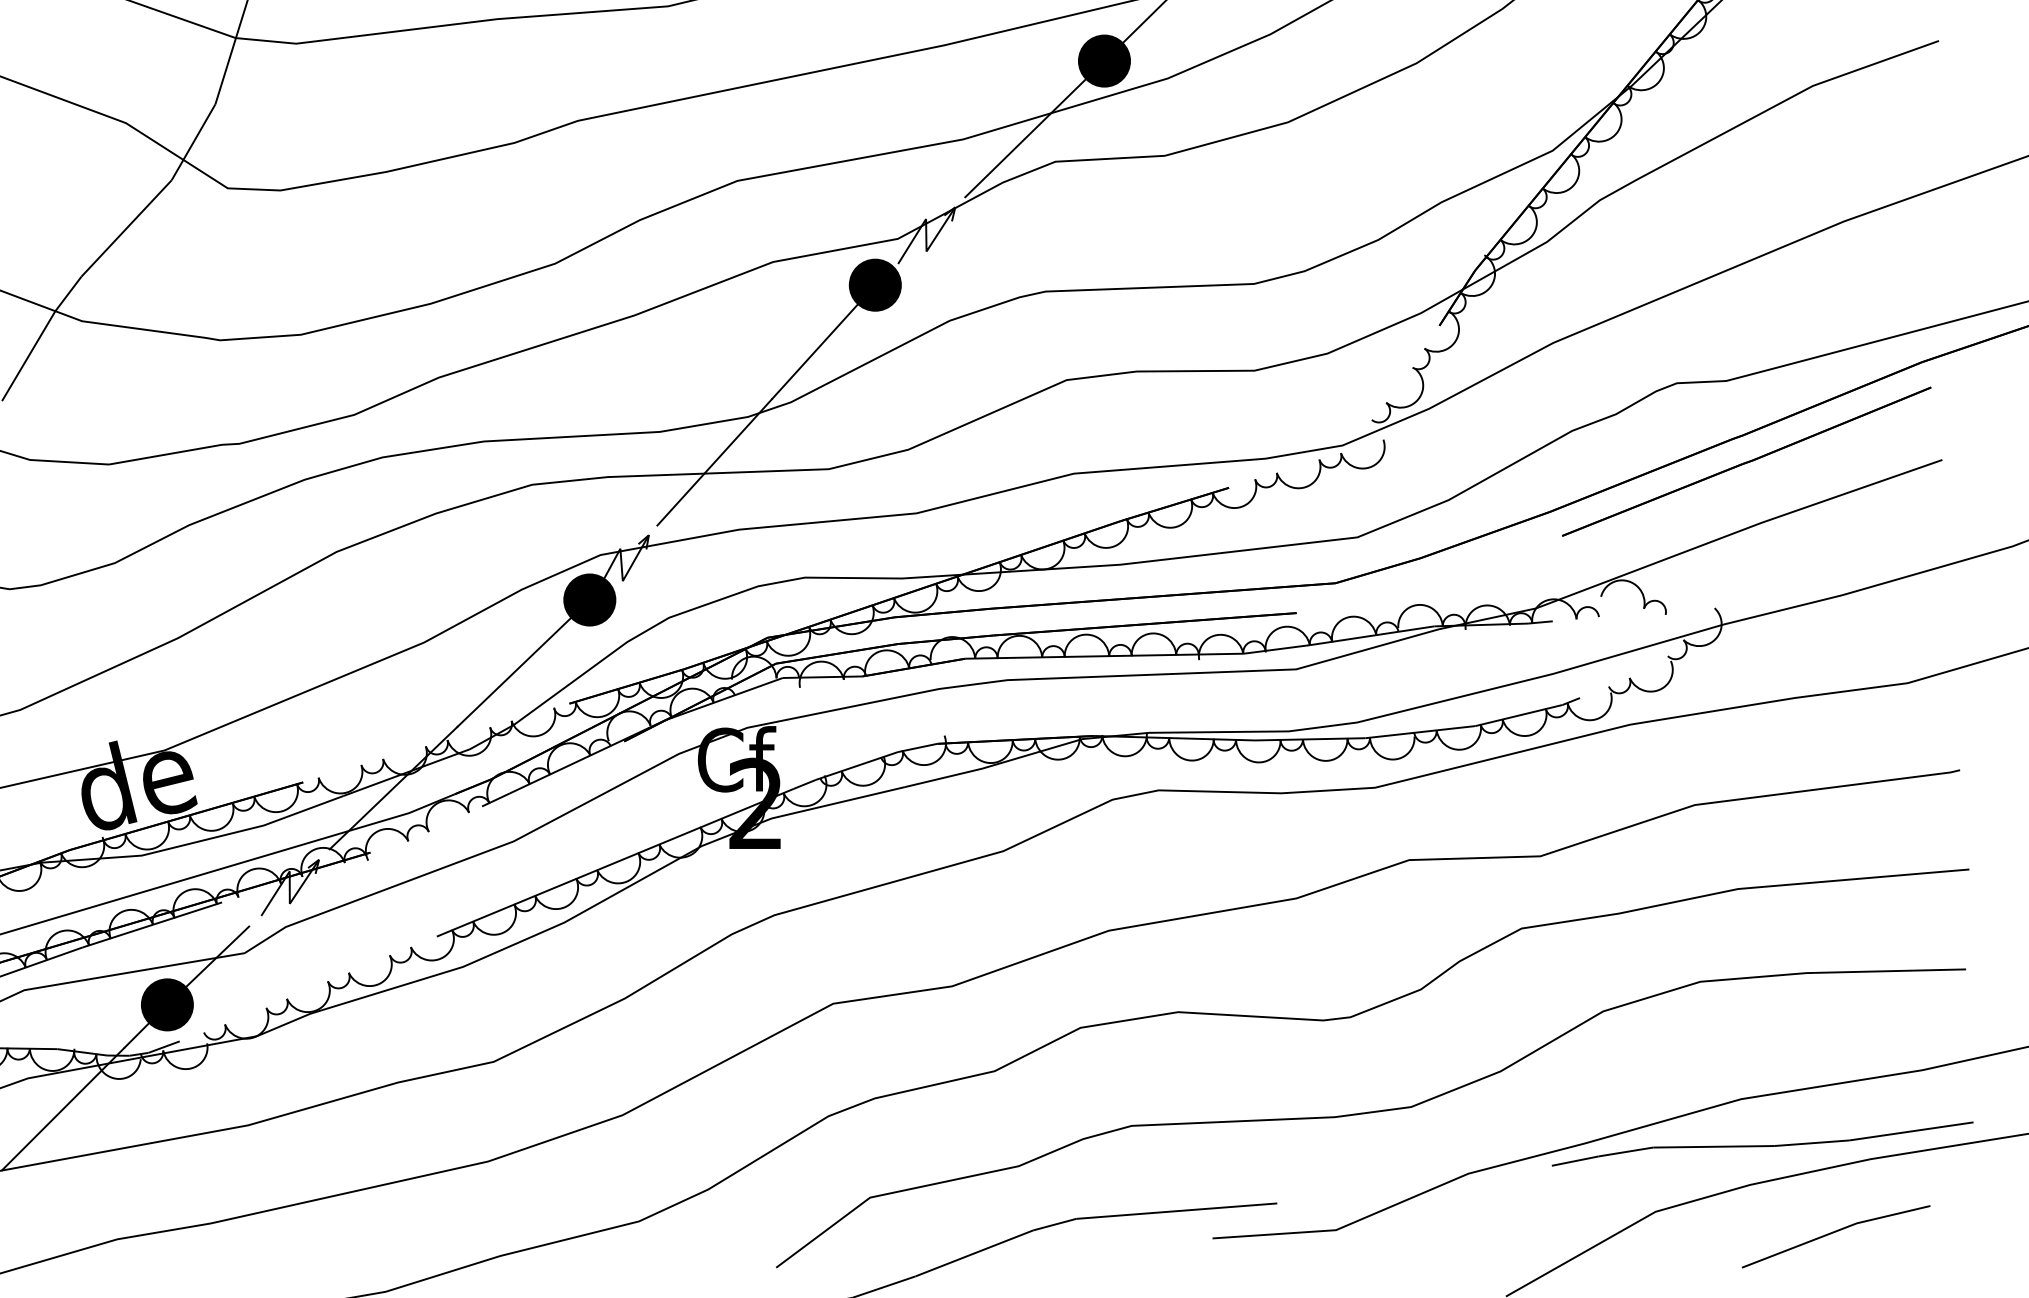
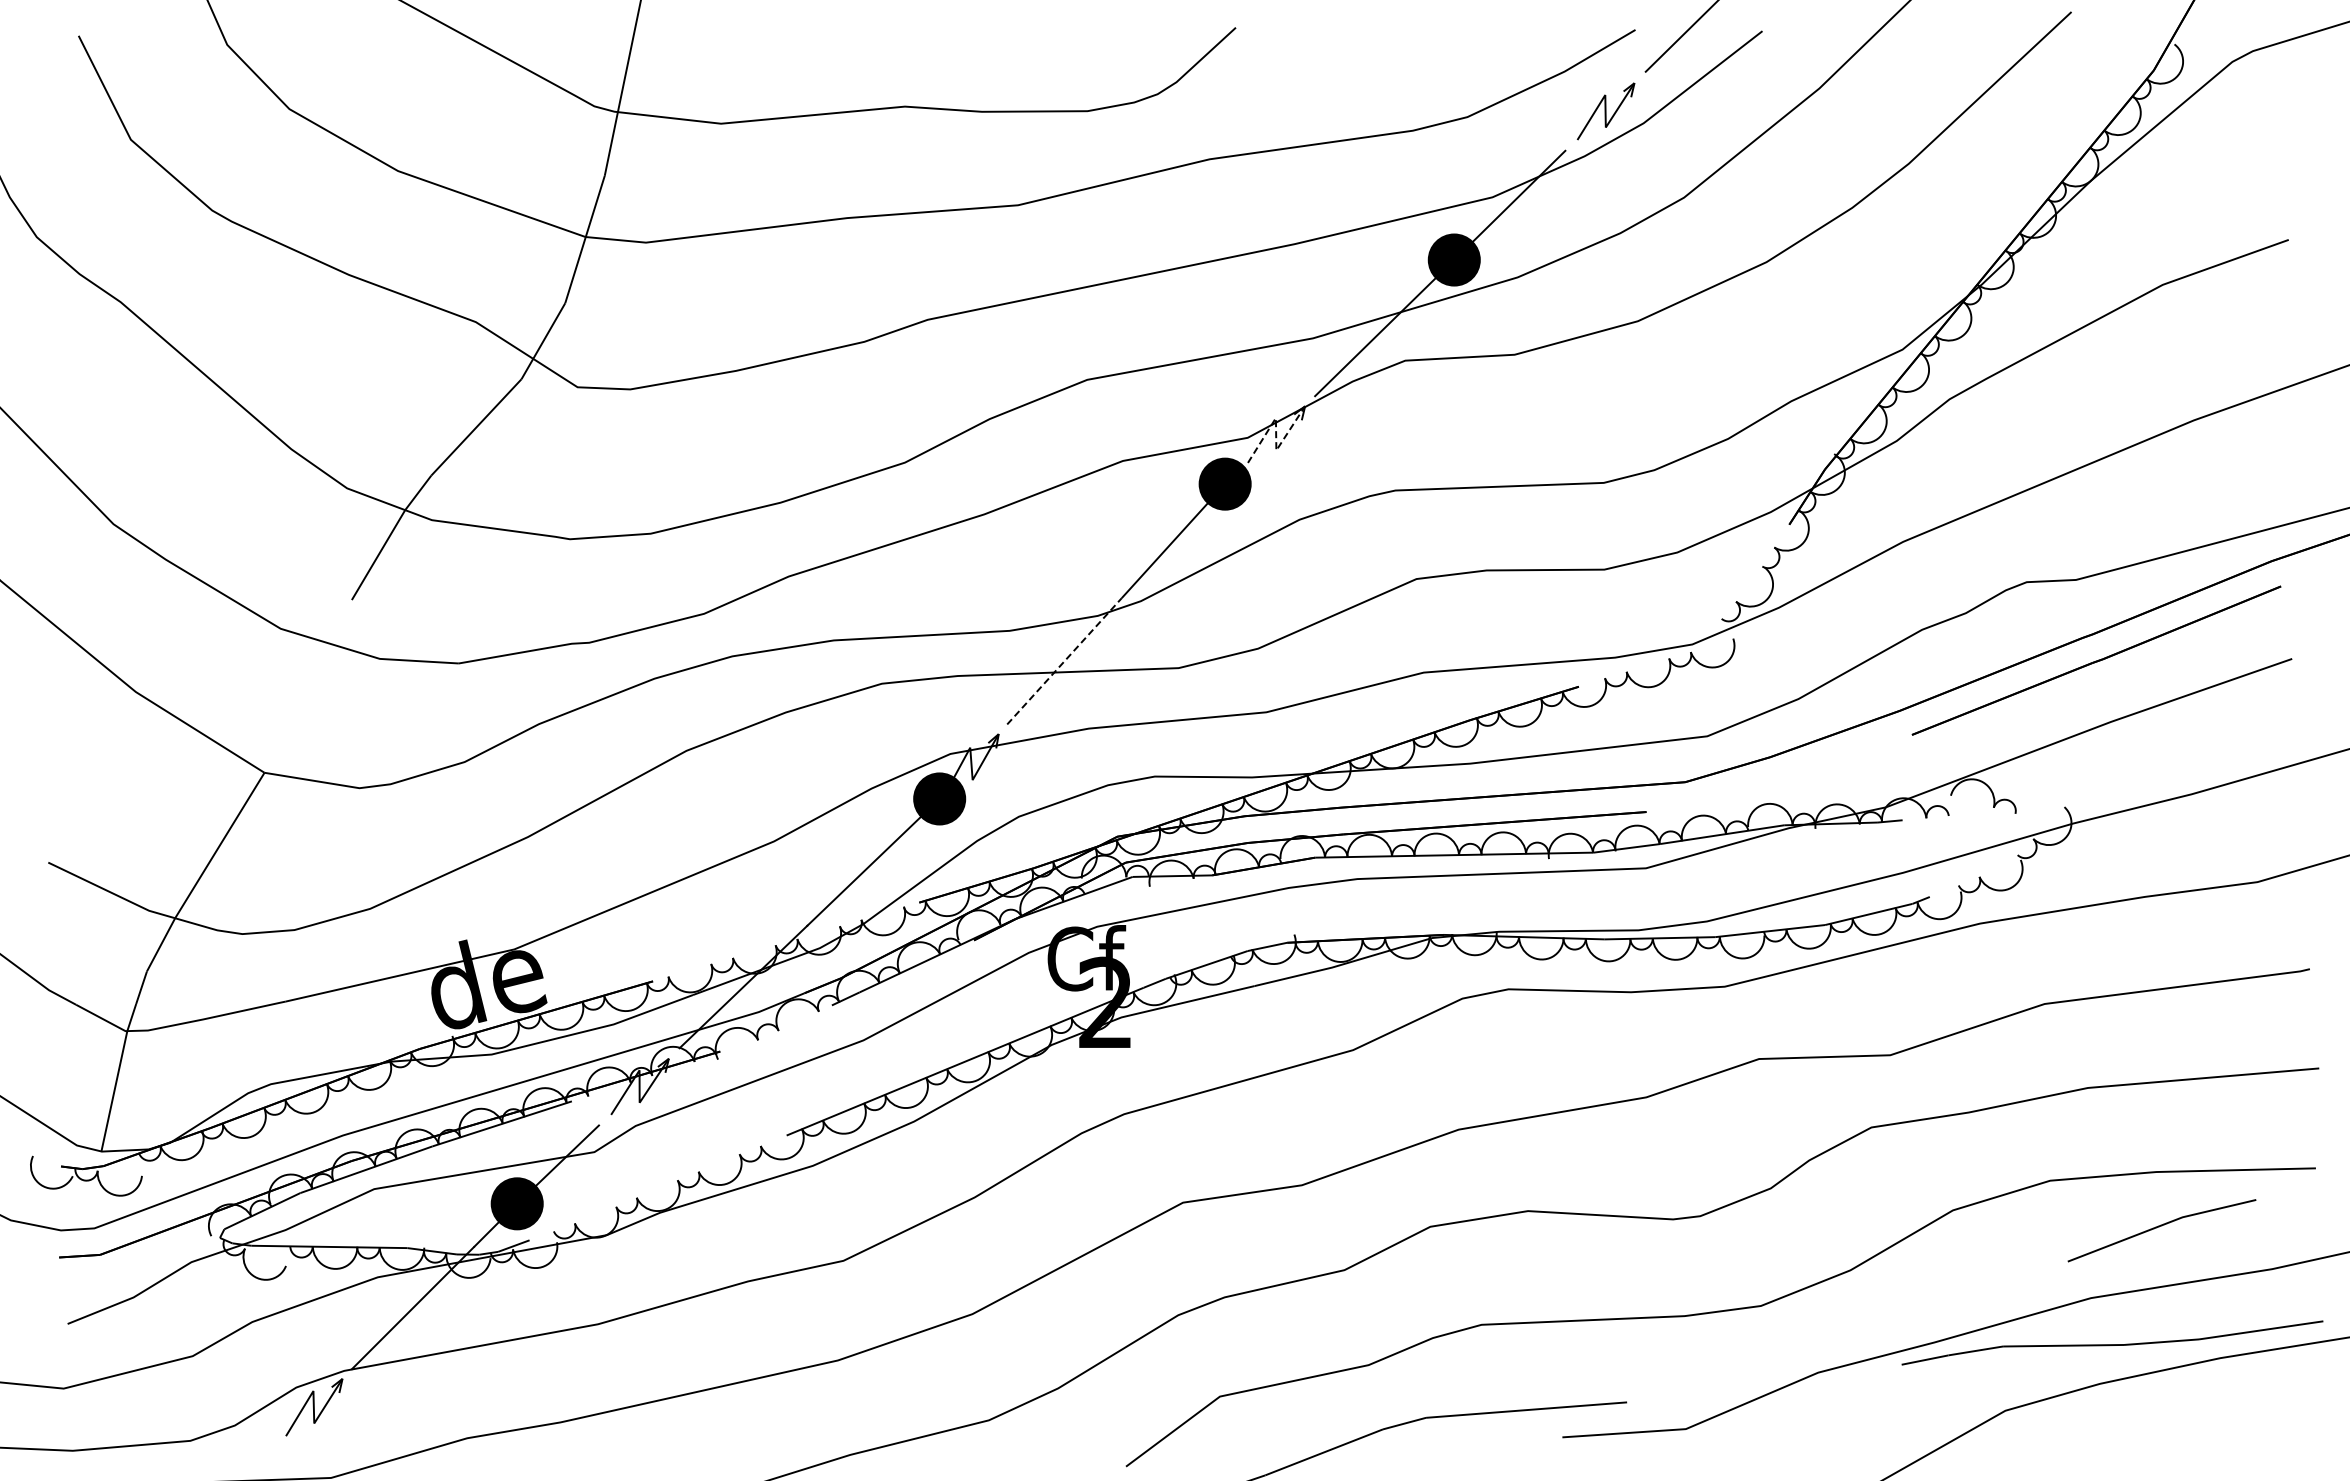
line: (926, 235) -> (1276, 434), solid -> dashed
line: (714, 461) -> (1064, 660), solid -> dashed
line: (1833, 1233) -> (2159, 1227), moved

